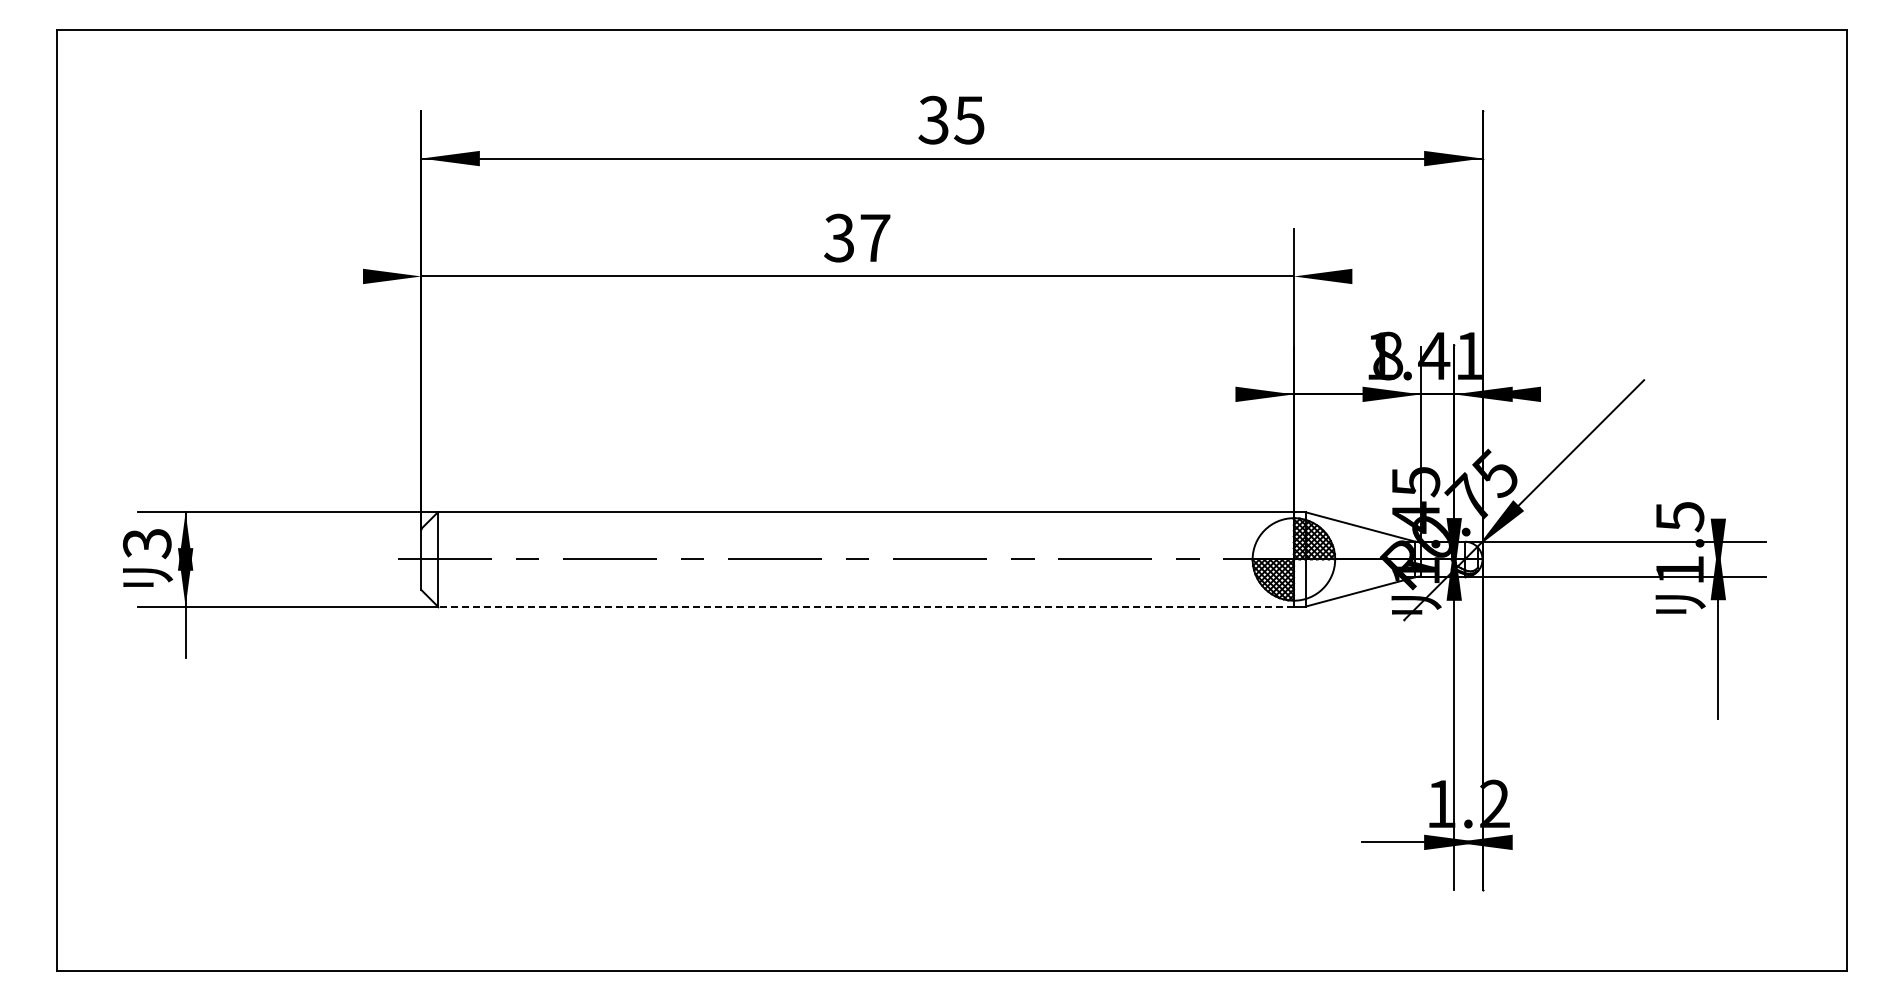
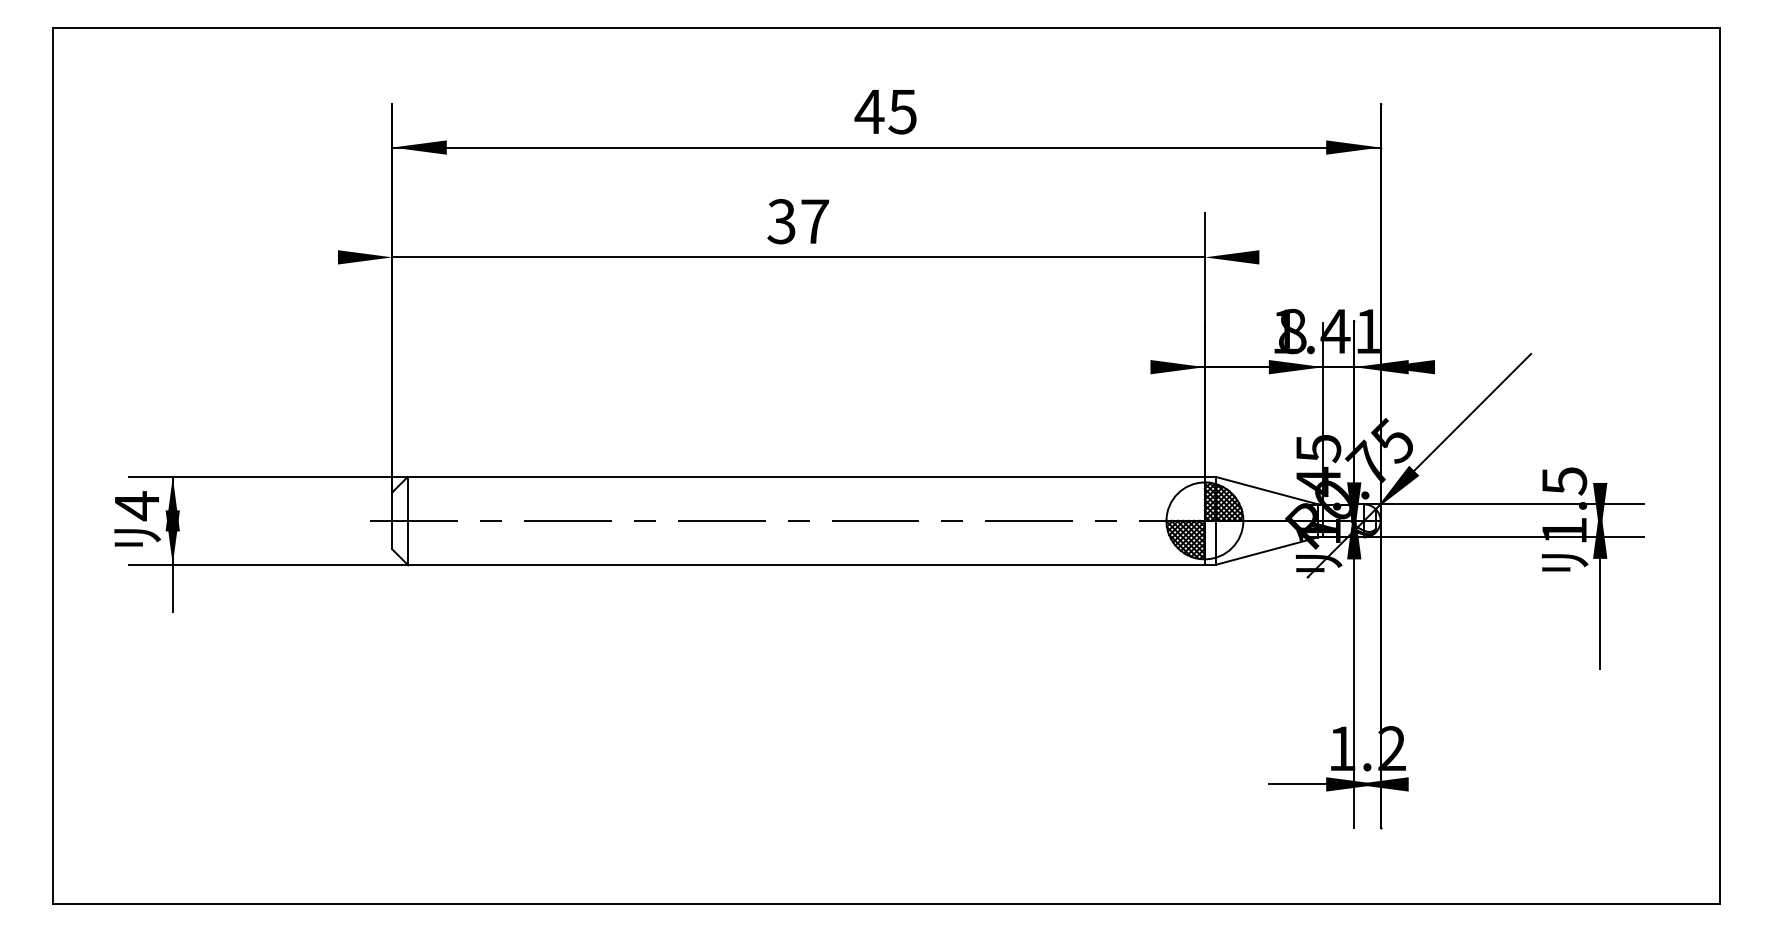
text: (933, 119) -> (869, 111), 35 -> 45
text: (147, 543) -> (137, 506), 3 -> 4
line: (865, 606) -> (805, 564), dashed -> solid

